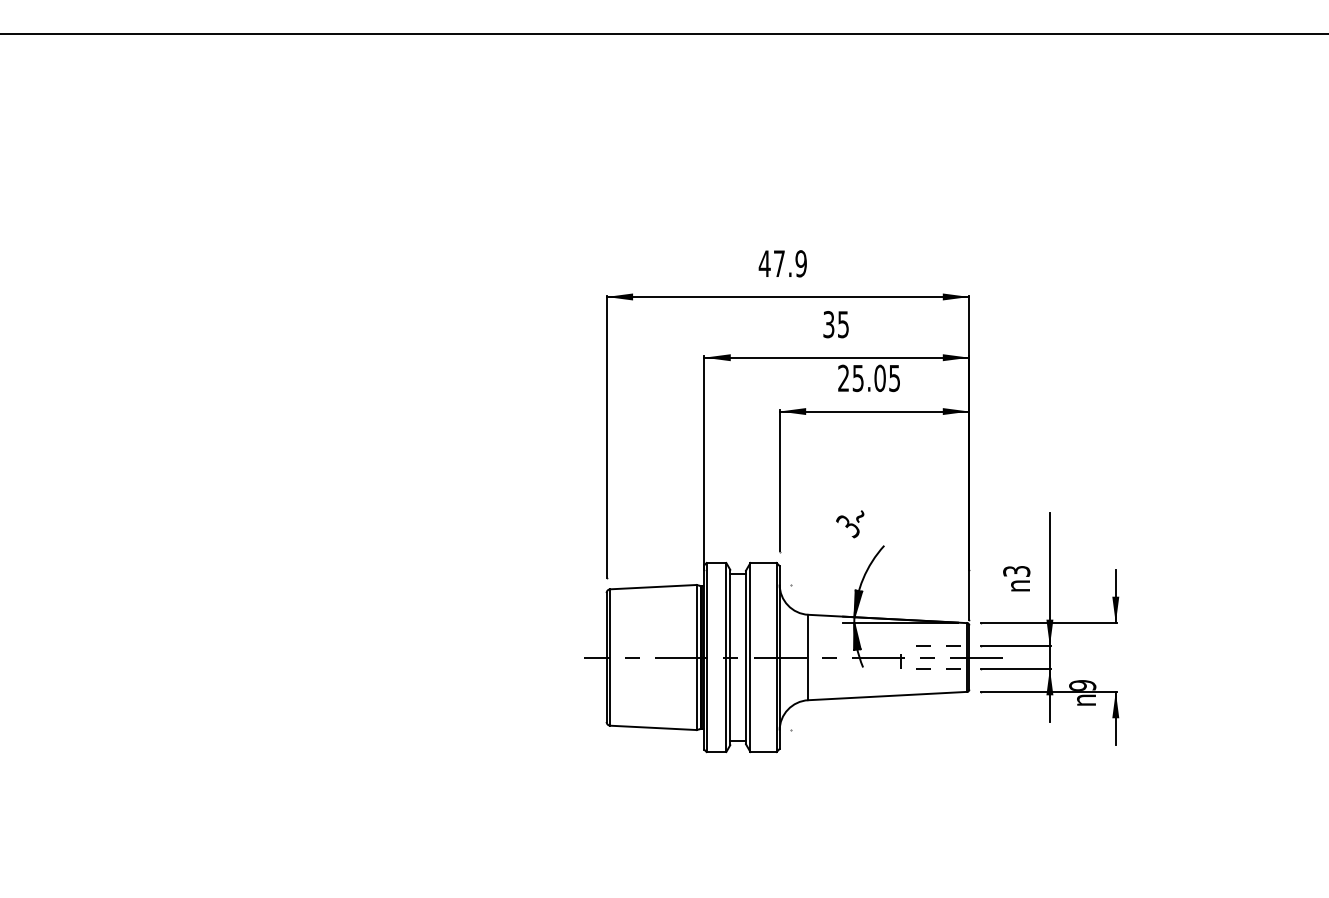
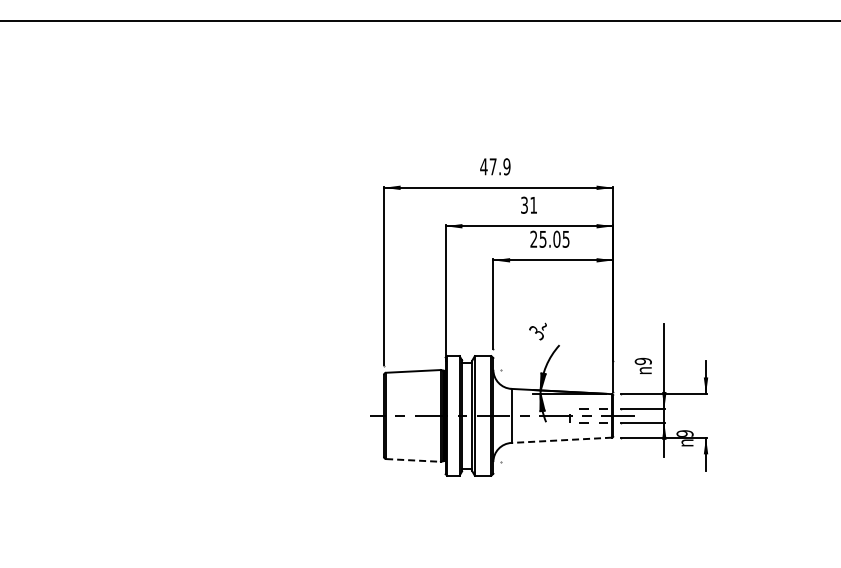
text: (843, 324) -> (533, 205), 35 -> 31
text: (1015, 571) -> (642, 361), 3 -> 9
line: (887, 696) -> (561, 440), solid -> dashed
line: (655, 727) -> (414, 460), solid -> dashed

